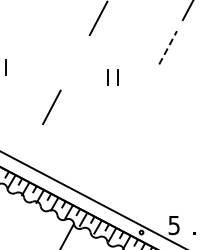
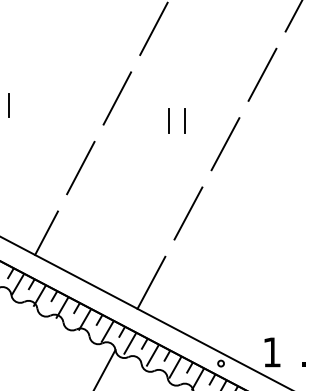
line: (168, 47) -> (263, 74), dashed -> solid
line: (74, 62) -> (116, 97), added
line: (144, 91) -> (225, 143), added
line: (120, 136) -> (188, 213), added
line: (29, 149) -> (45, 233), added
line: (96, 180) -> (150, 282), added
text: (173, 225) -> (270, 352), 5 -> 1

